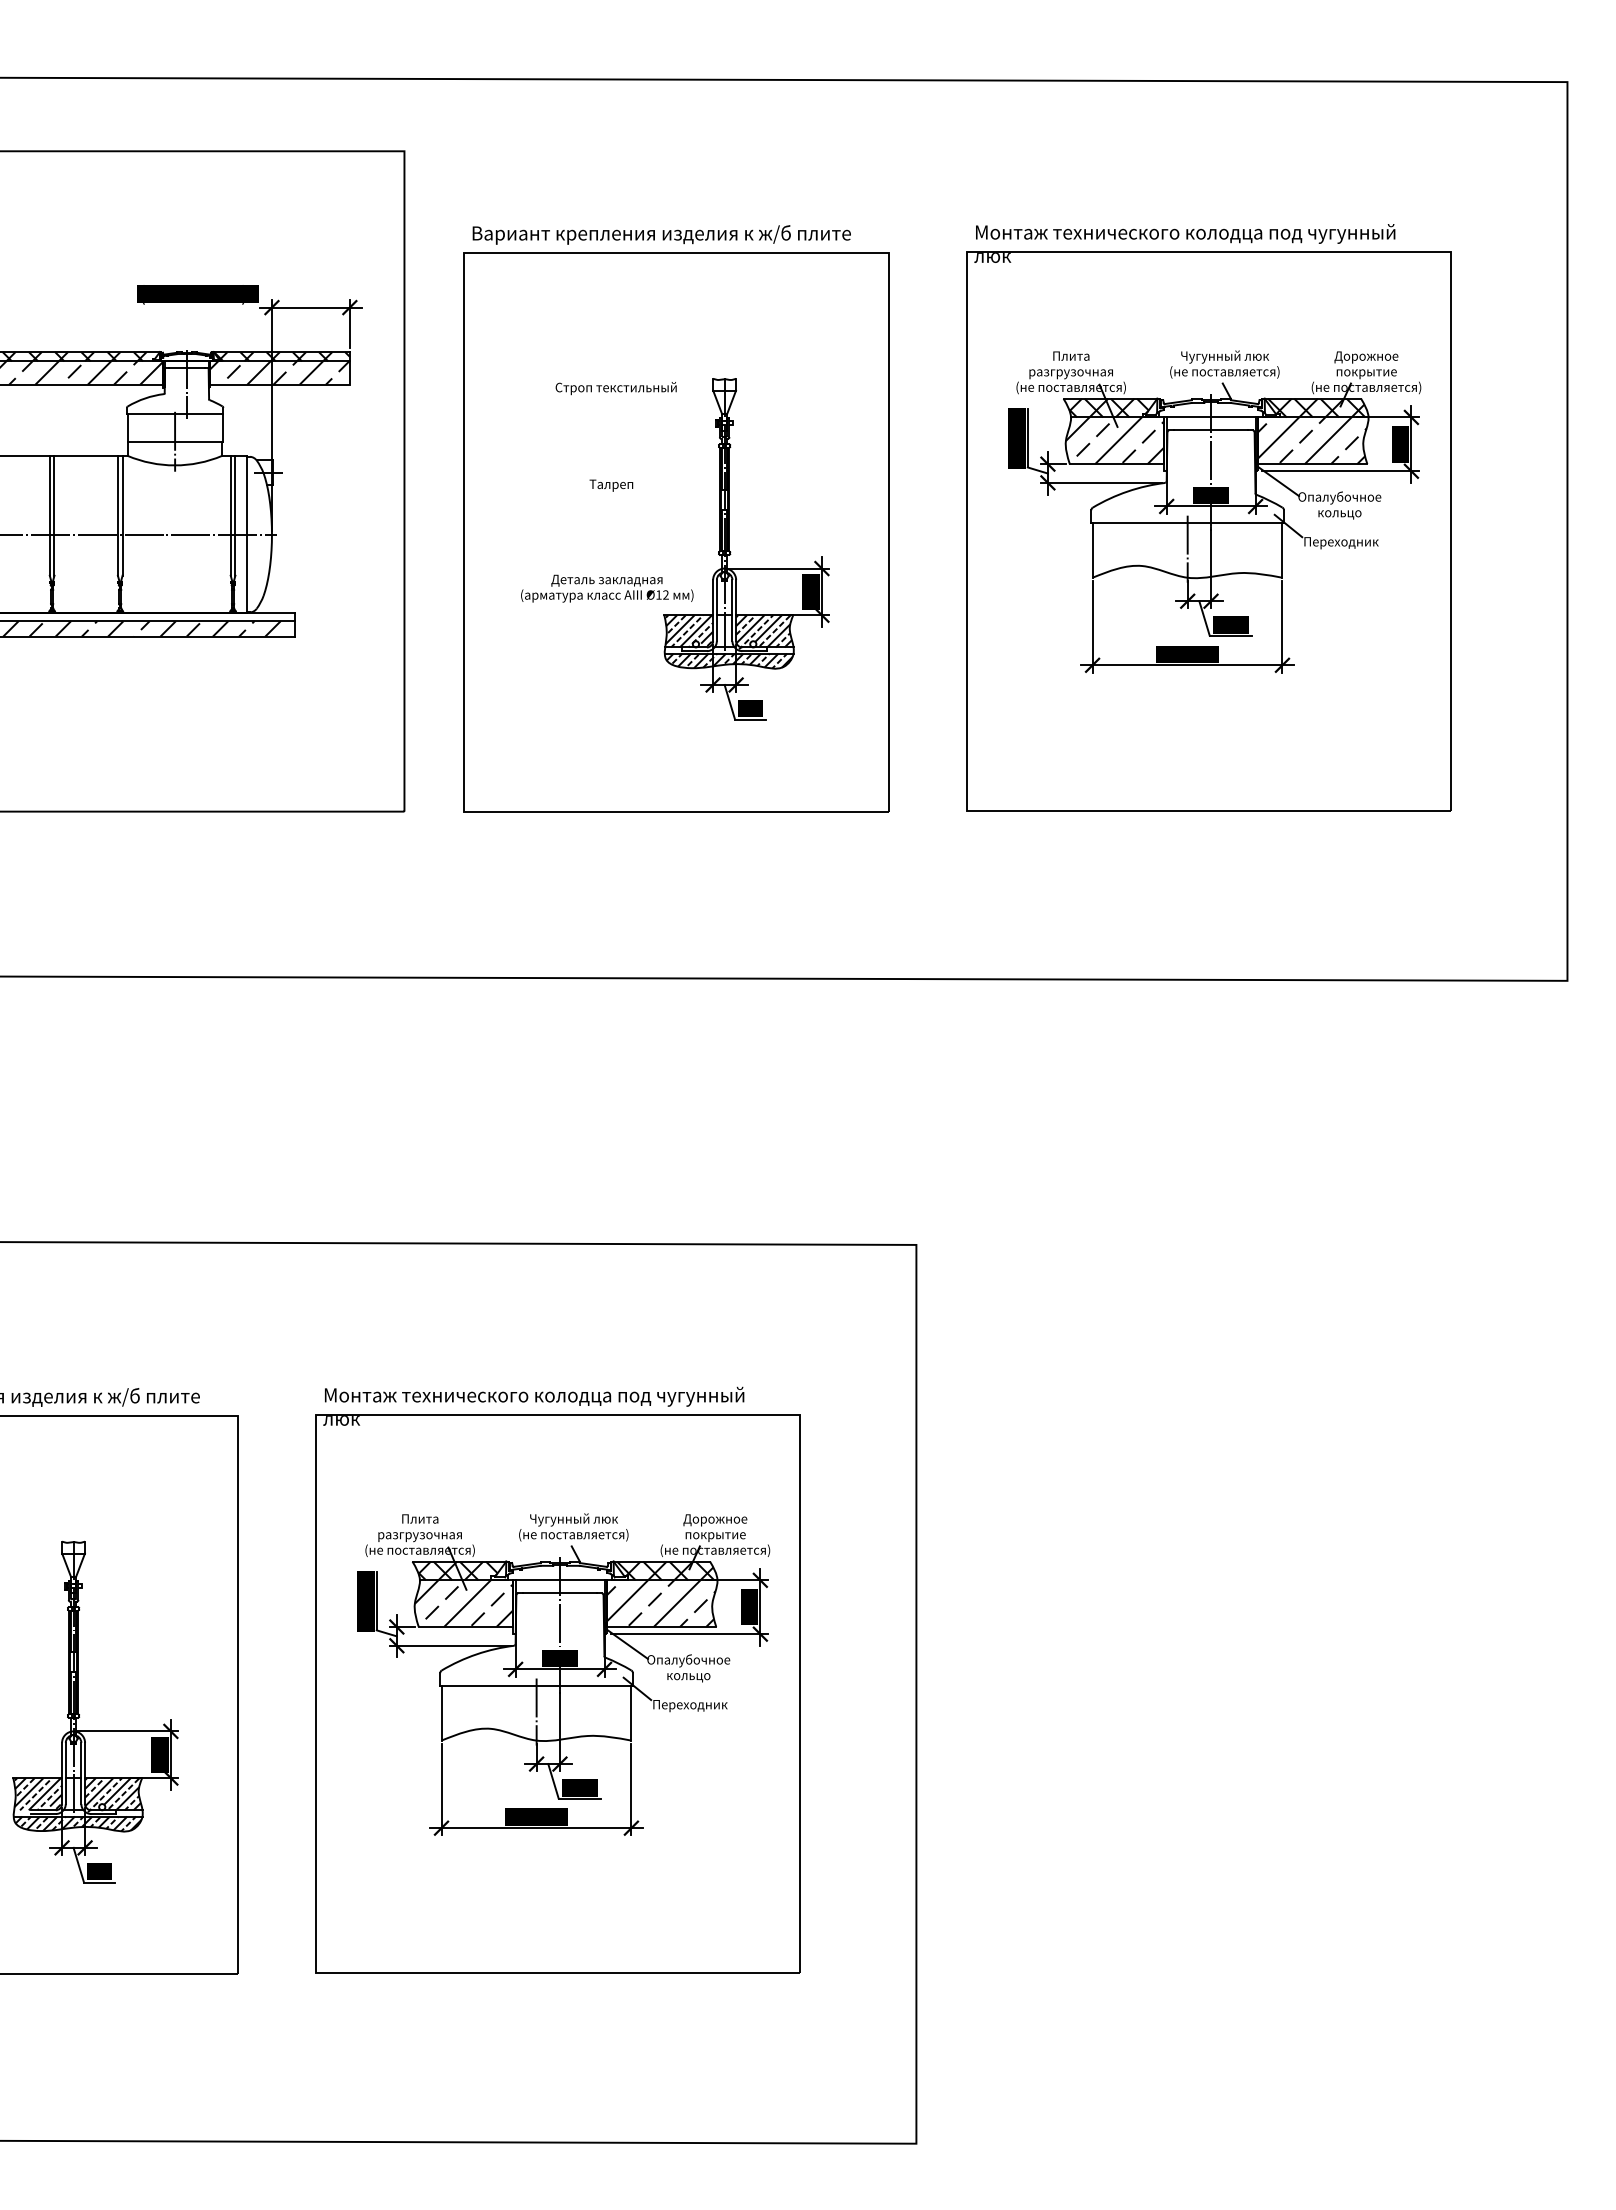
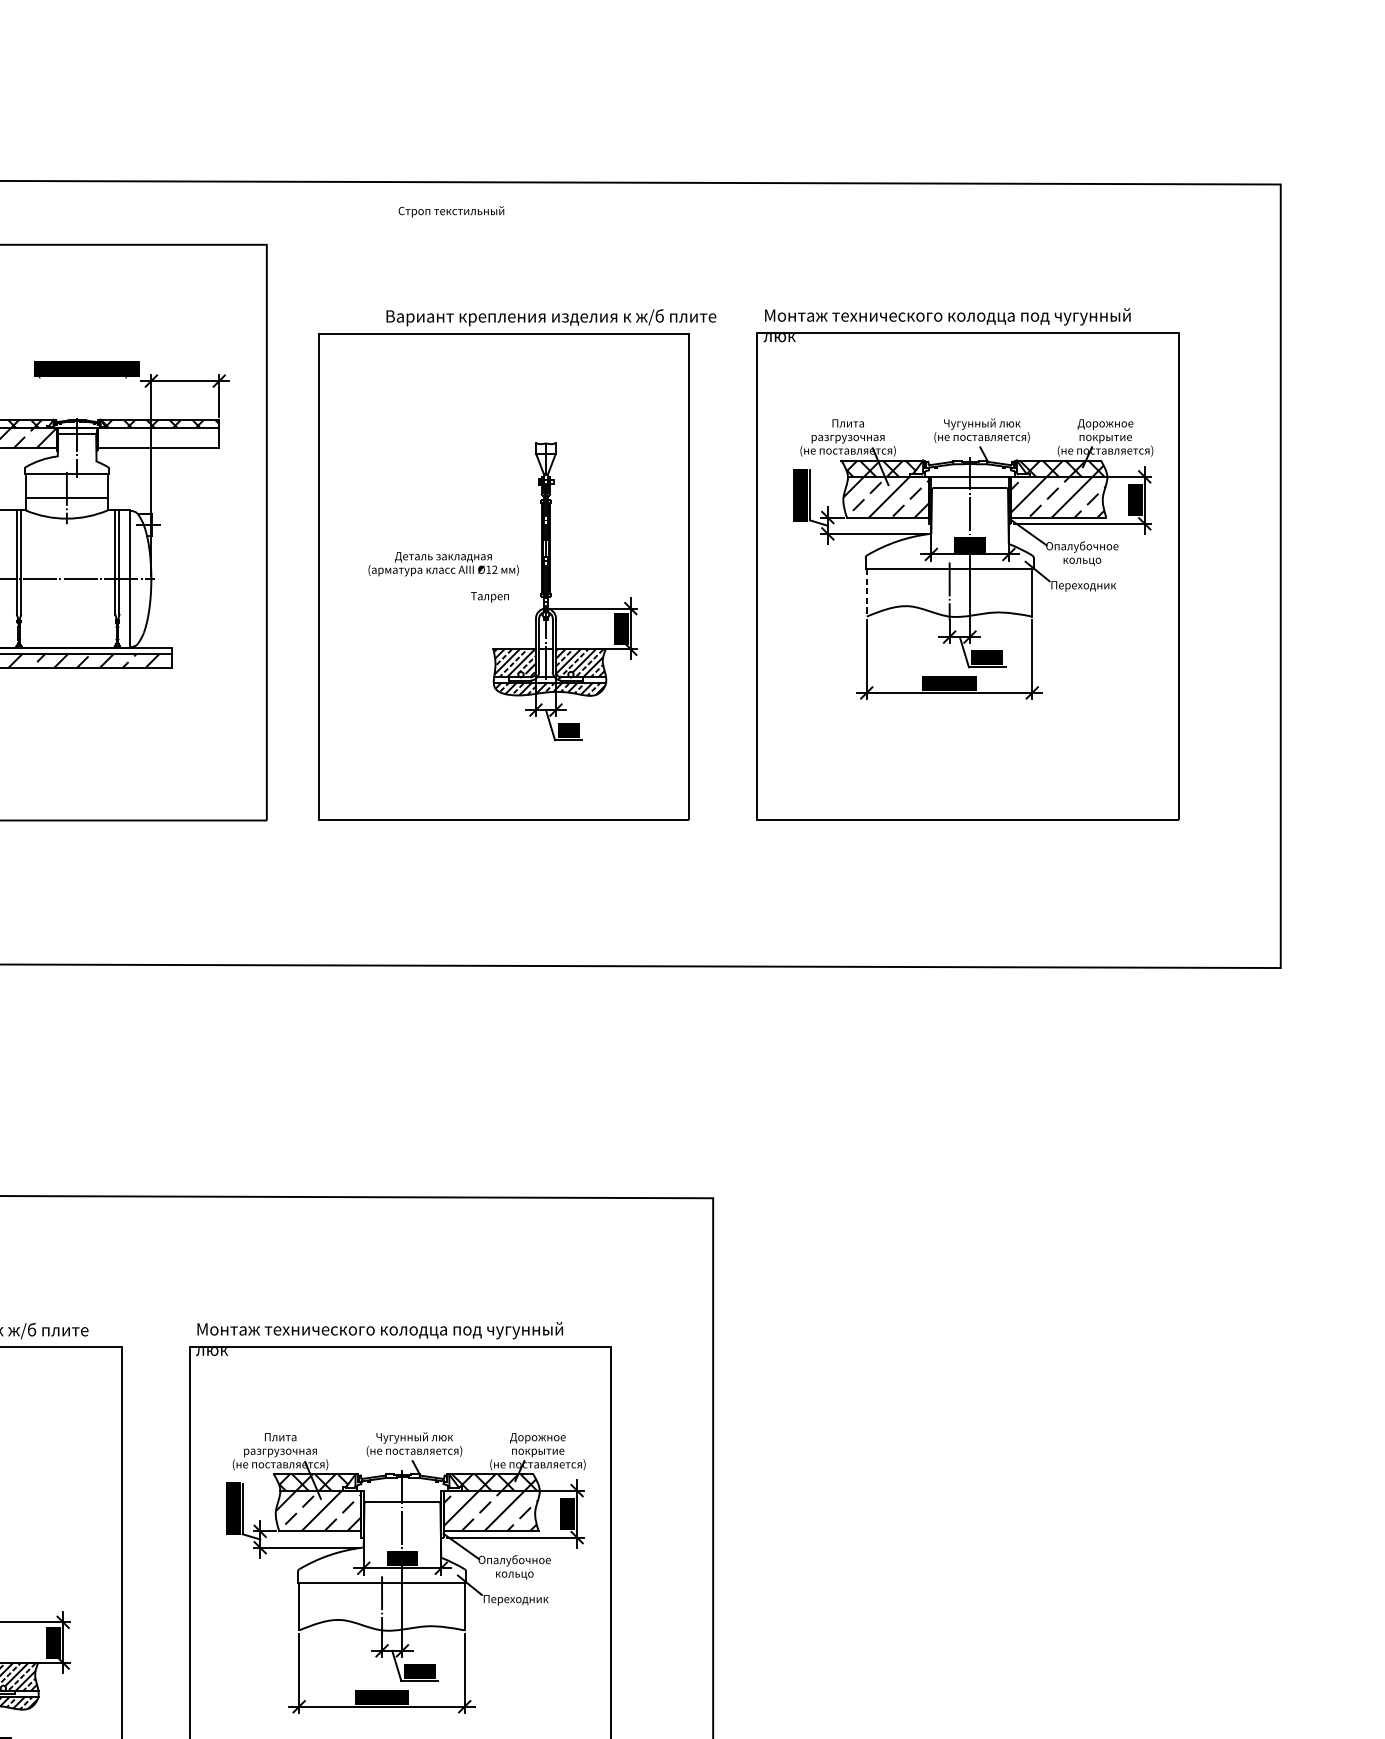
text: (661, 234) -> (551, 317), moved
hatch: (279, 372) -> (157, 437), removed
text: (615, 388) -> (450, 211), moved
text: (611, 485) -> (490, 597), moved
line: (1092, 551) -> (866, 593), solid -> dashed
text: (607, 588) -> (443, 564), moved
line: (559, 1580) -> (402, 1490), removed

